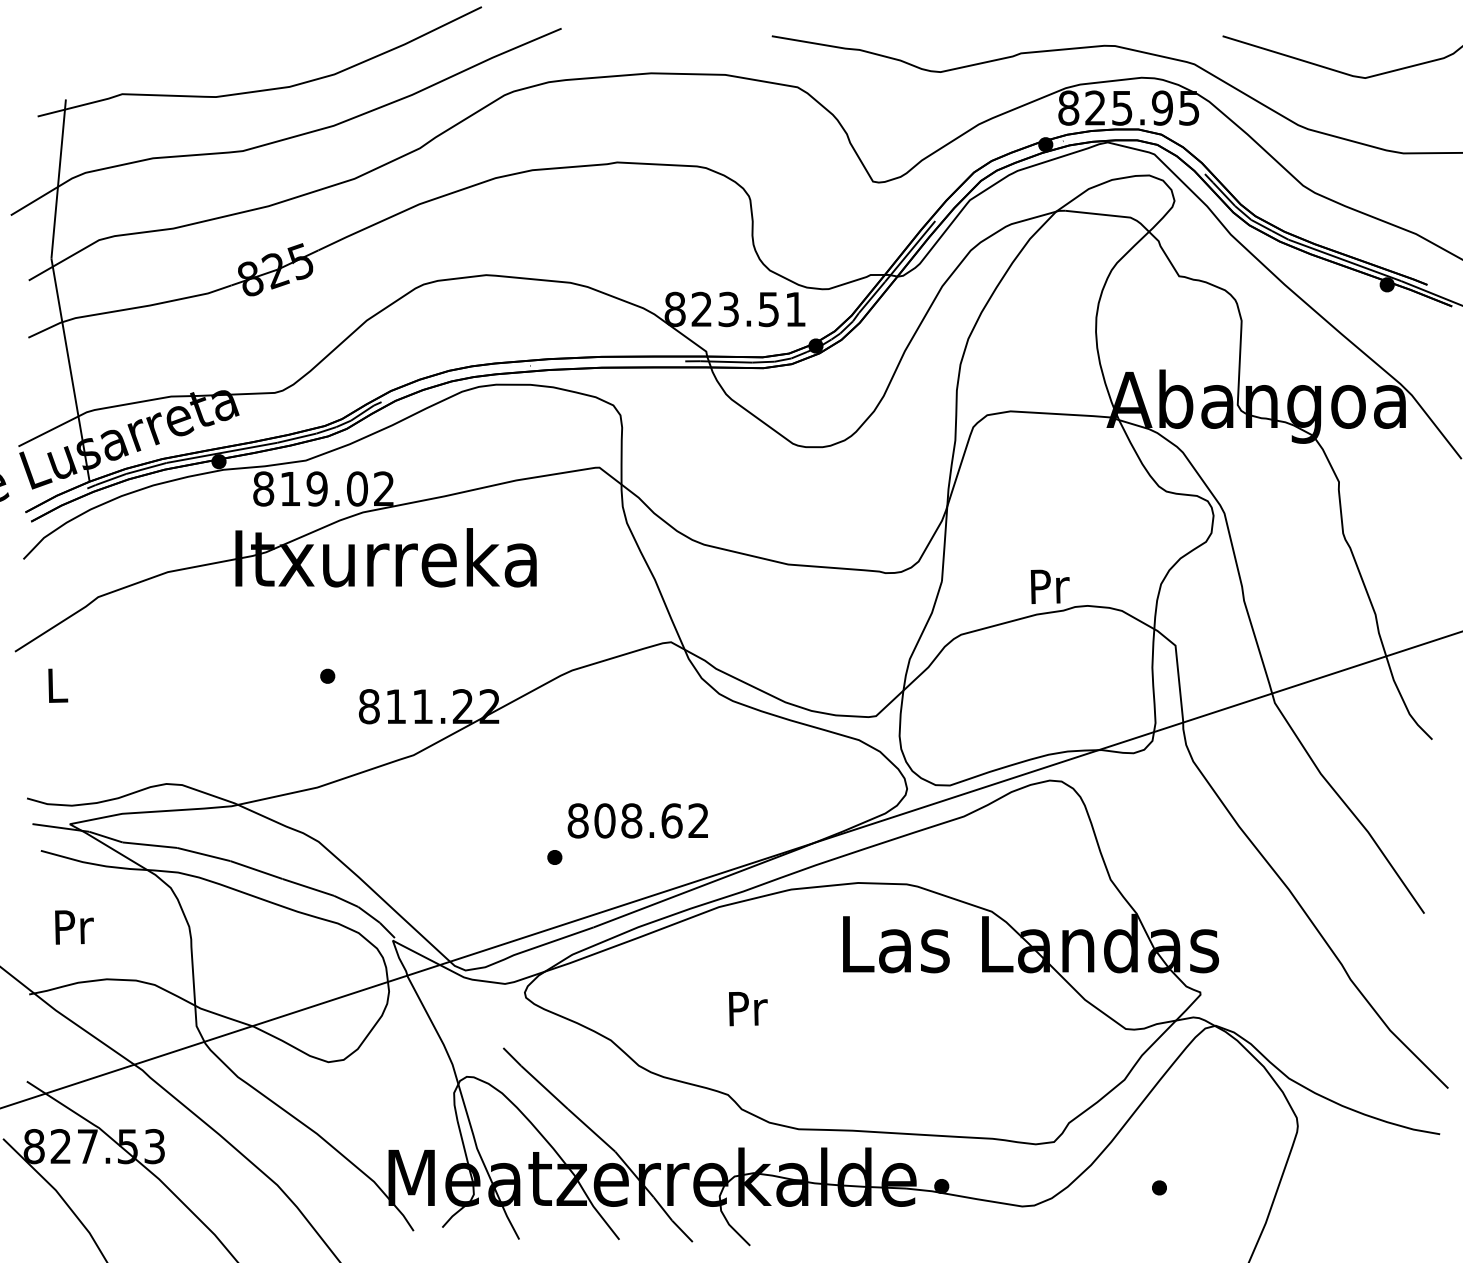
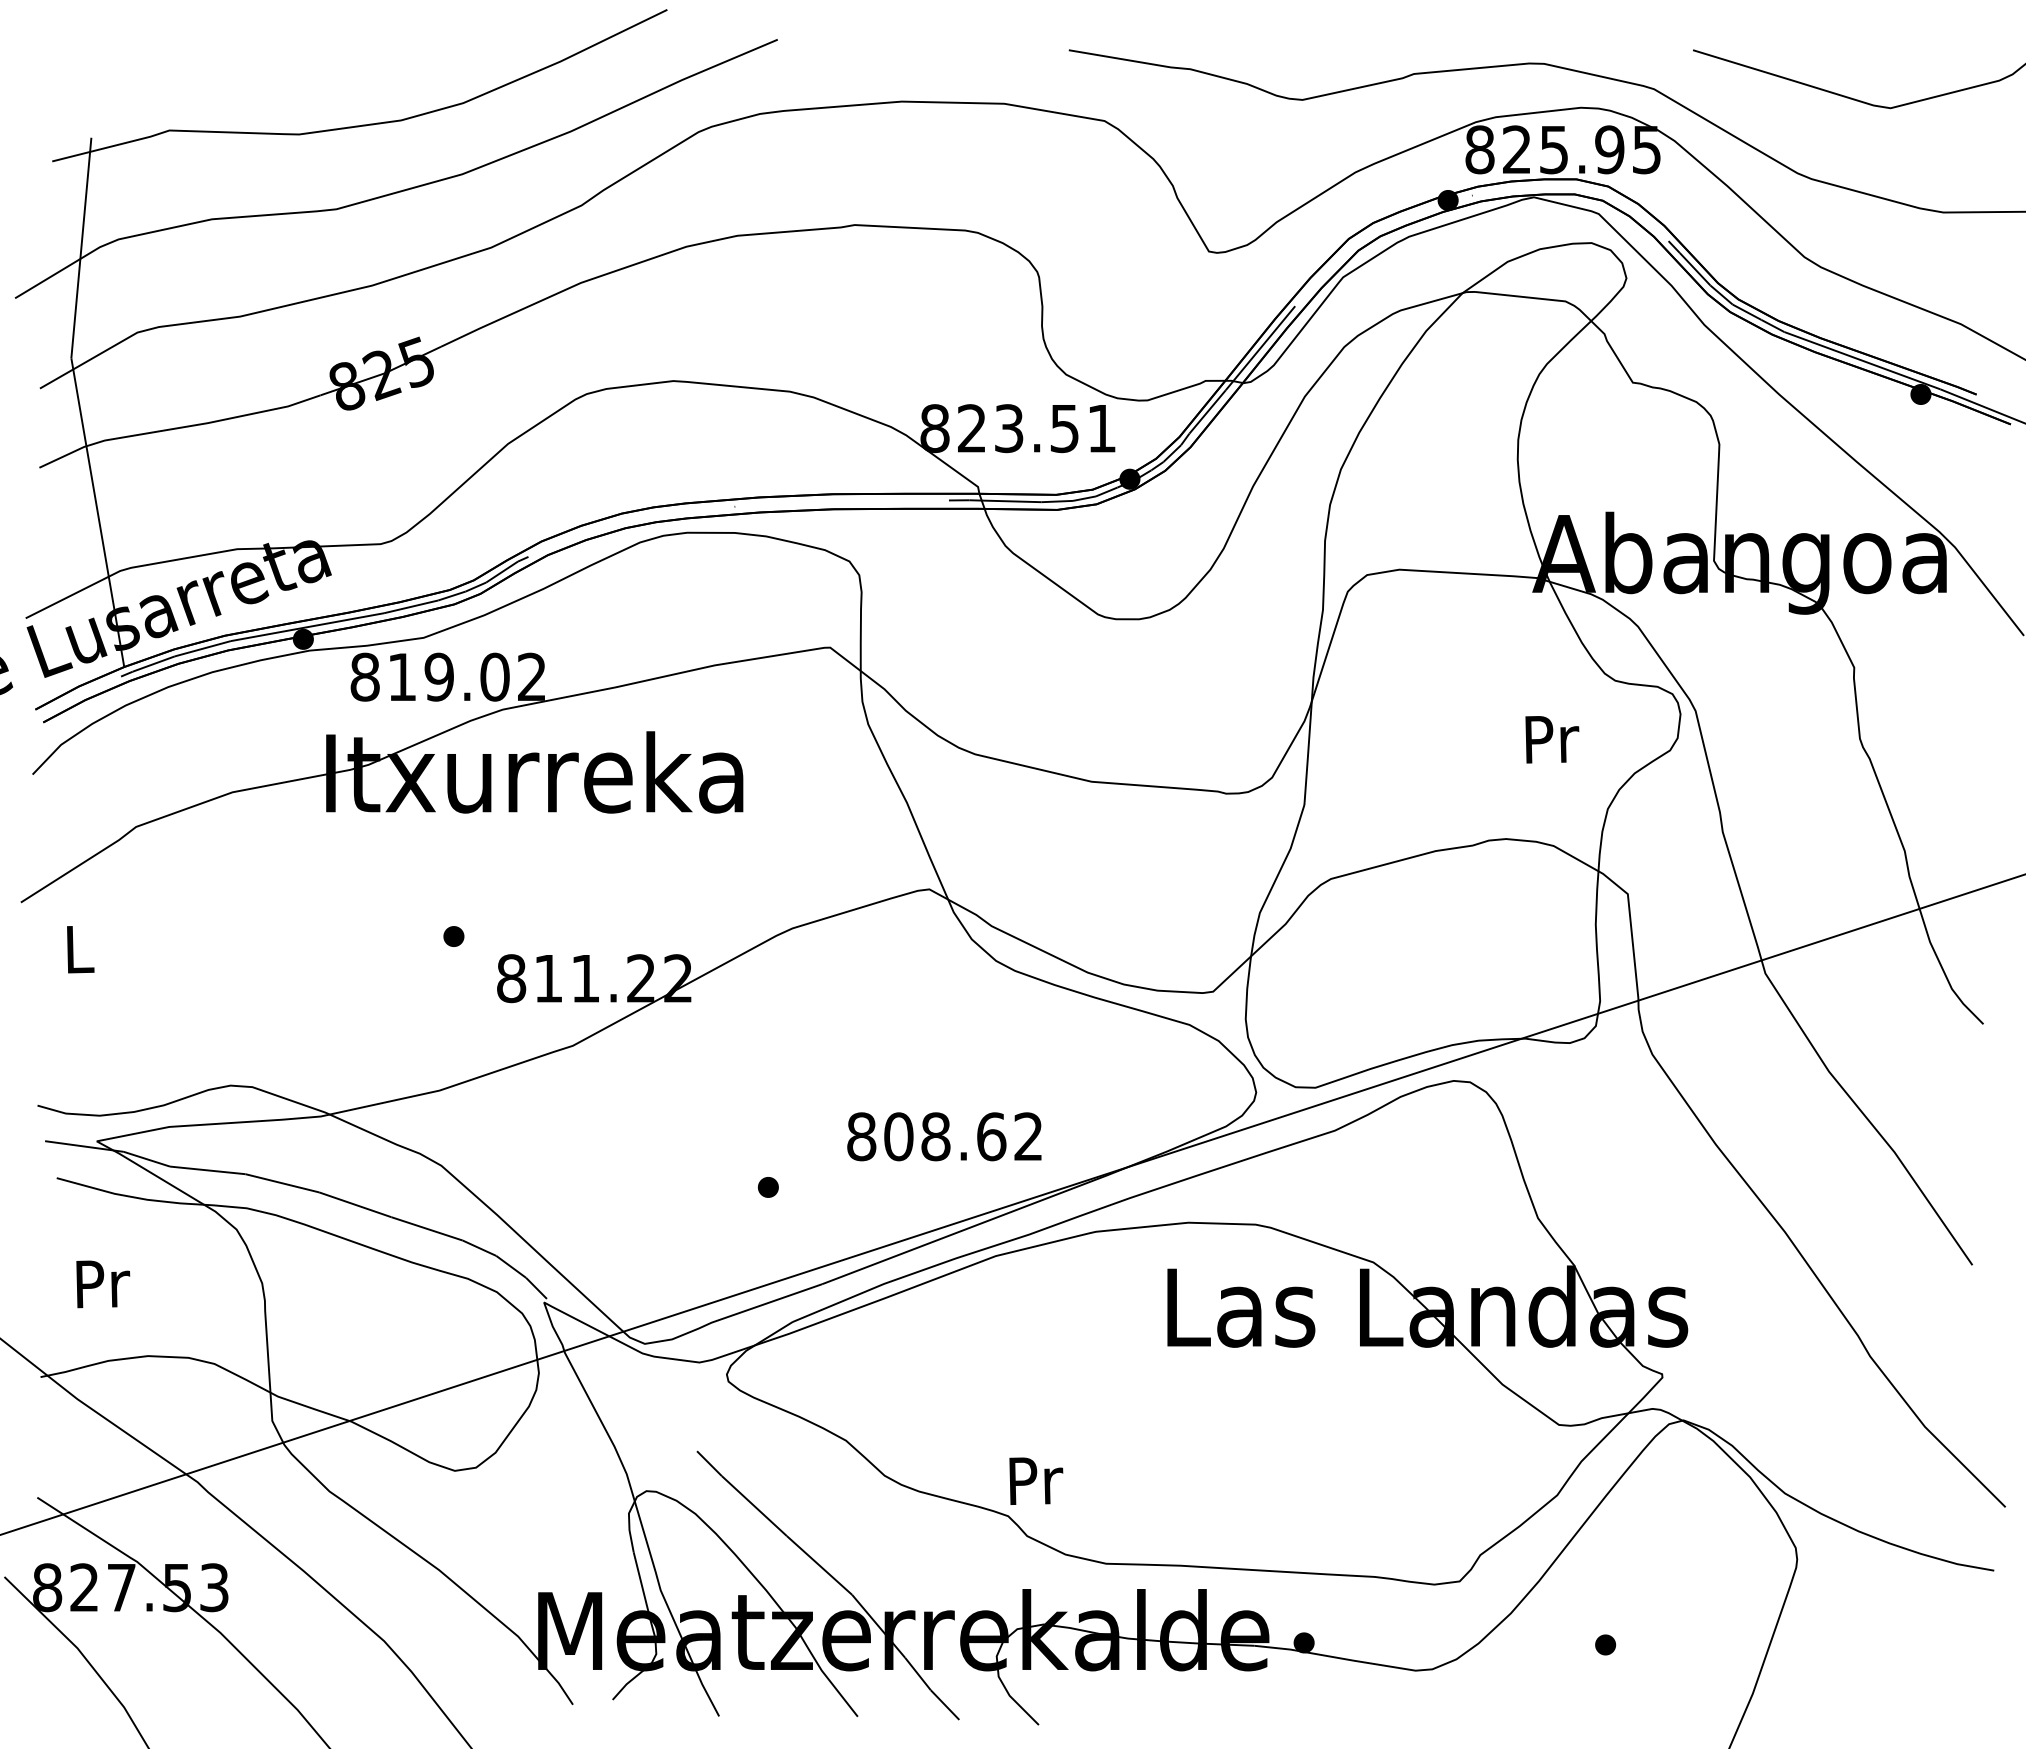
text: (1050, 586) -> (1552, 739), moved
text: (637, 820) -> (944, 1136), moved
text: (748, 1008) -> (1036, 1480), moved

